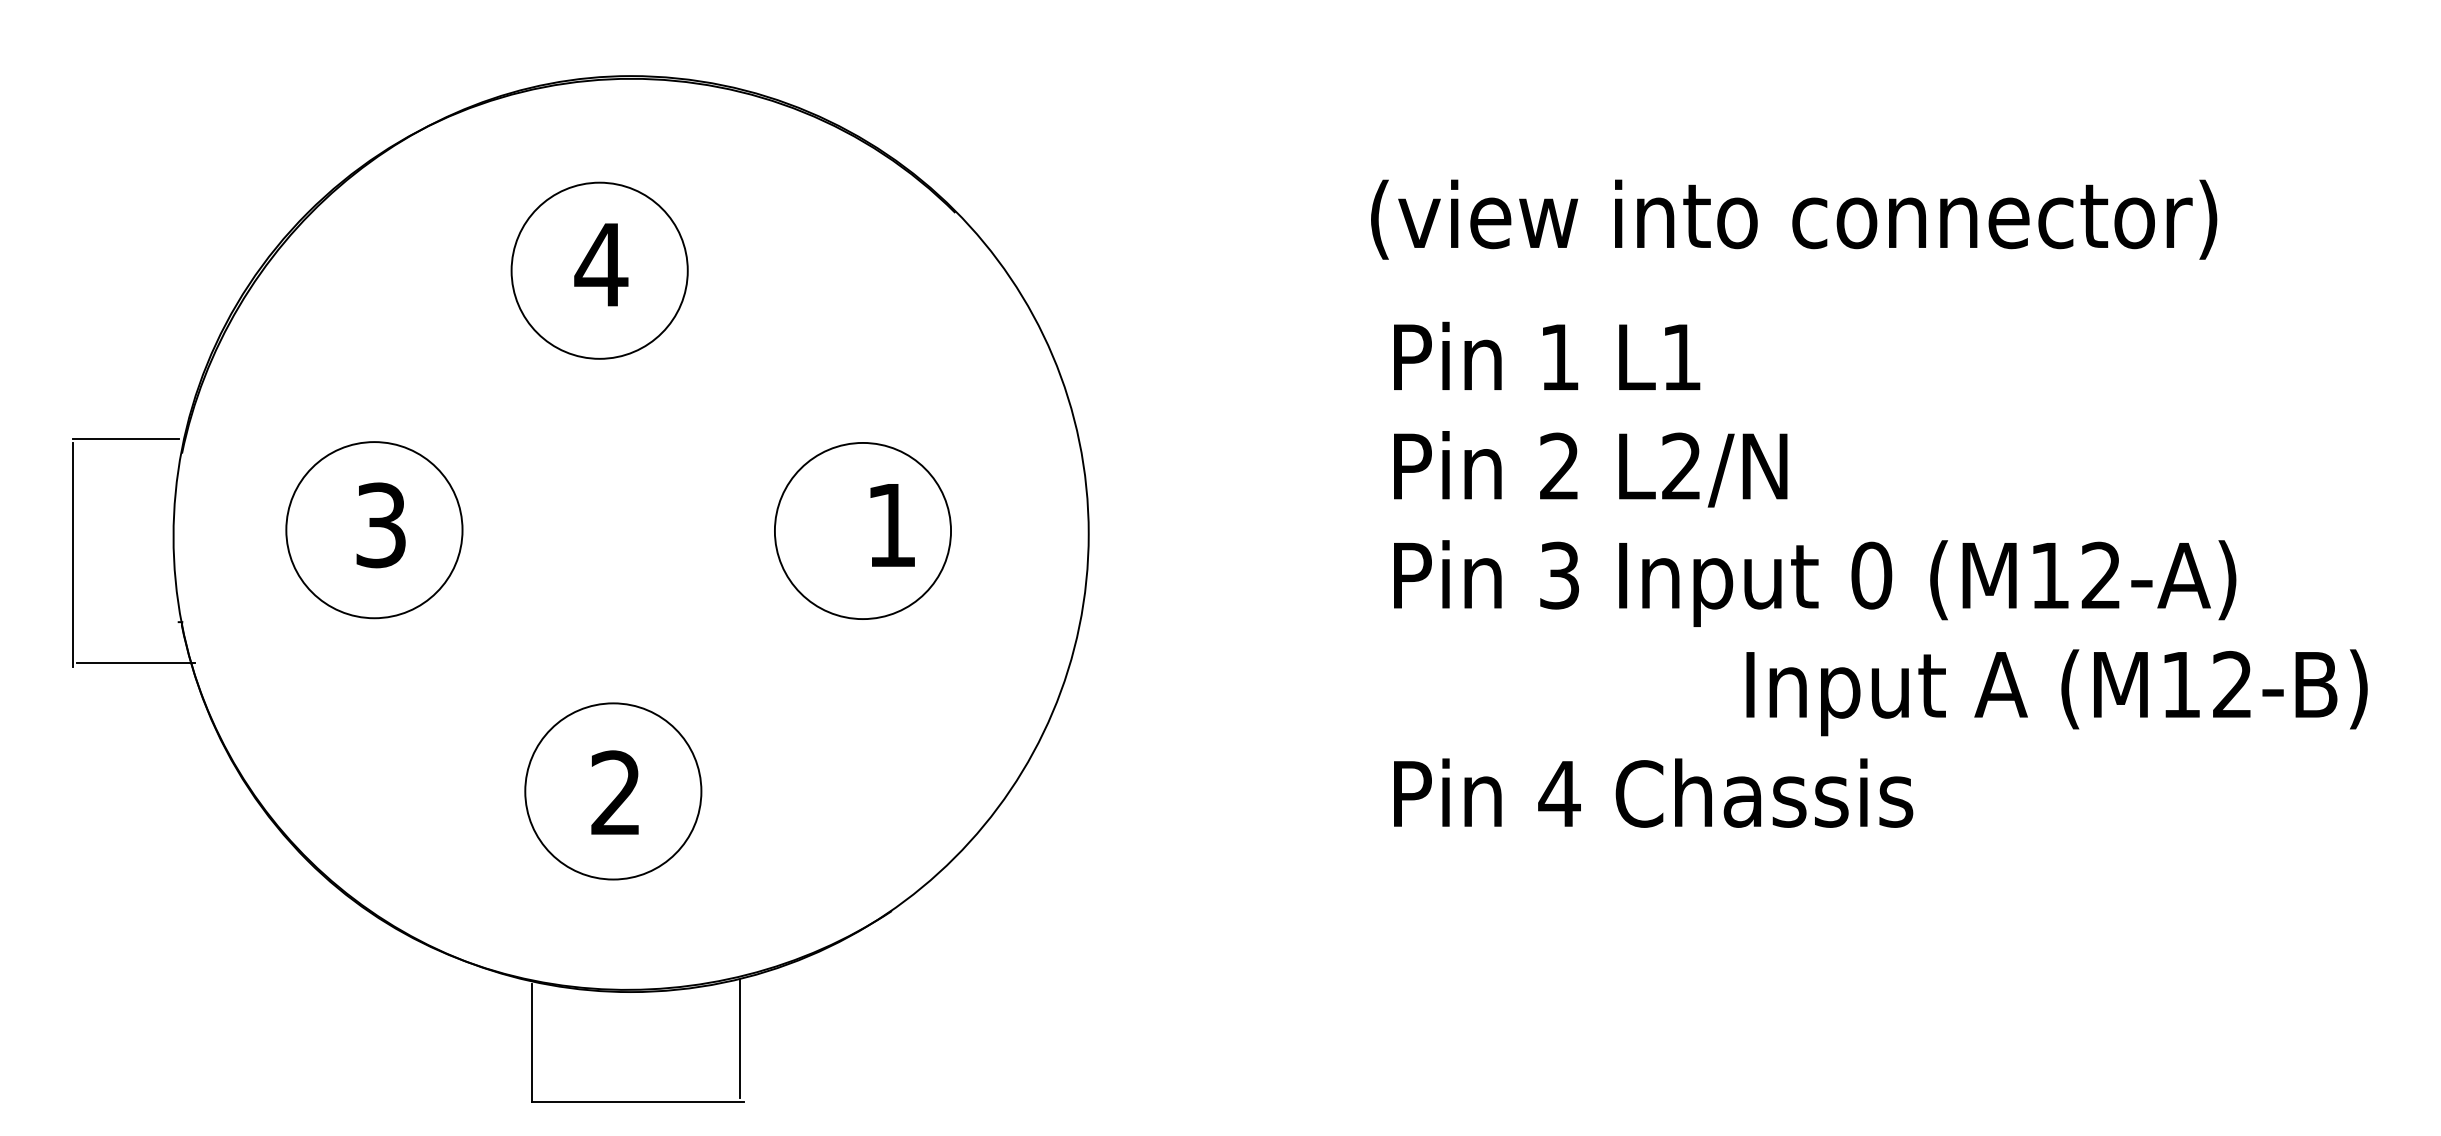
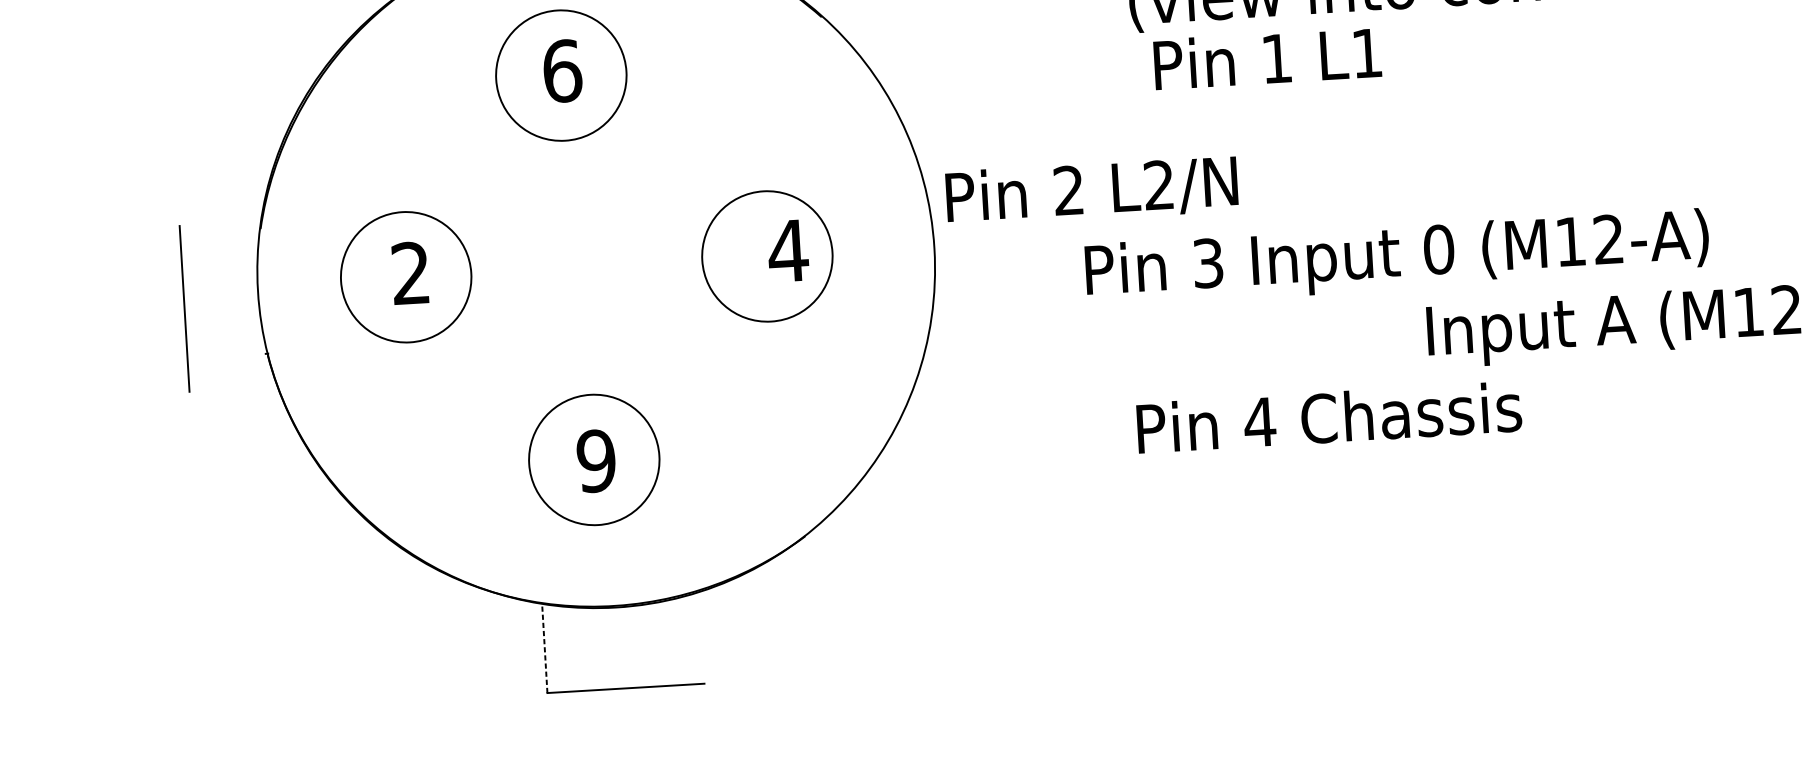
text: (601, 264) -> (562, 70), 4 -> 6
text: (1547, 355) -> (1267, 57), moved
line: (126, 439) -> (218, 221), removed
text: (1590, 469) -> (1091, 191), moved
text: (380, 525) -> (410, 273), 3 -> 2
text: (891, 525) -> (788, 251), 1 -> 4
text: (1815, 583) -> (1397, 257), moved
line: (136, 663) -> (236, 386), removed
text: (1653, 792) -> (1329, 417), moved
text: (615, 793) -> (595, 461), 2 -> 9
line: (740, 1038) -> (699, 637), removed
line: (531, 1042) -> (544, 649), solid -> dashed

